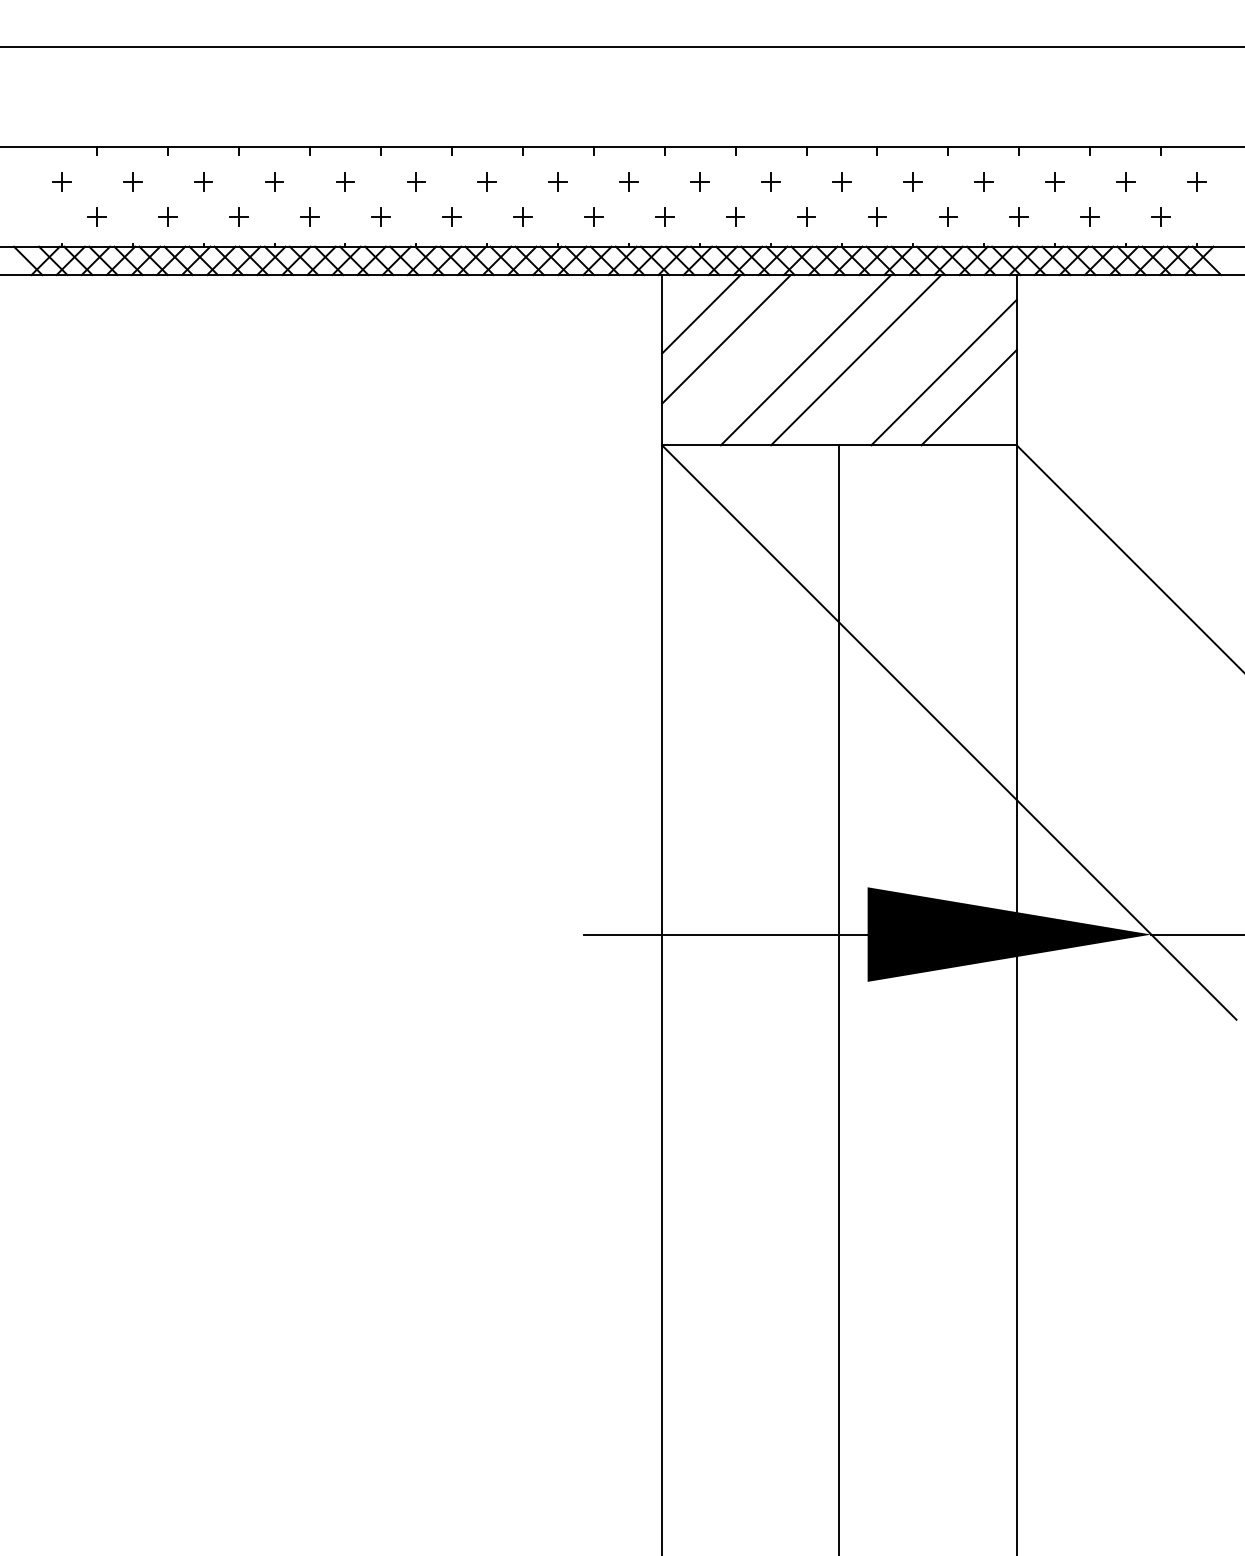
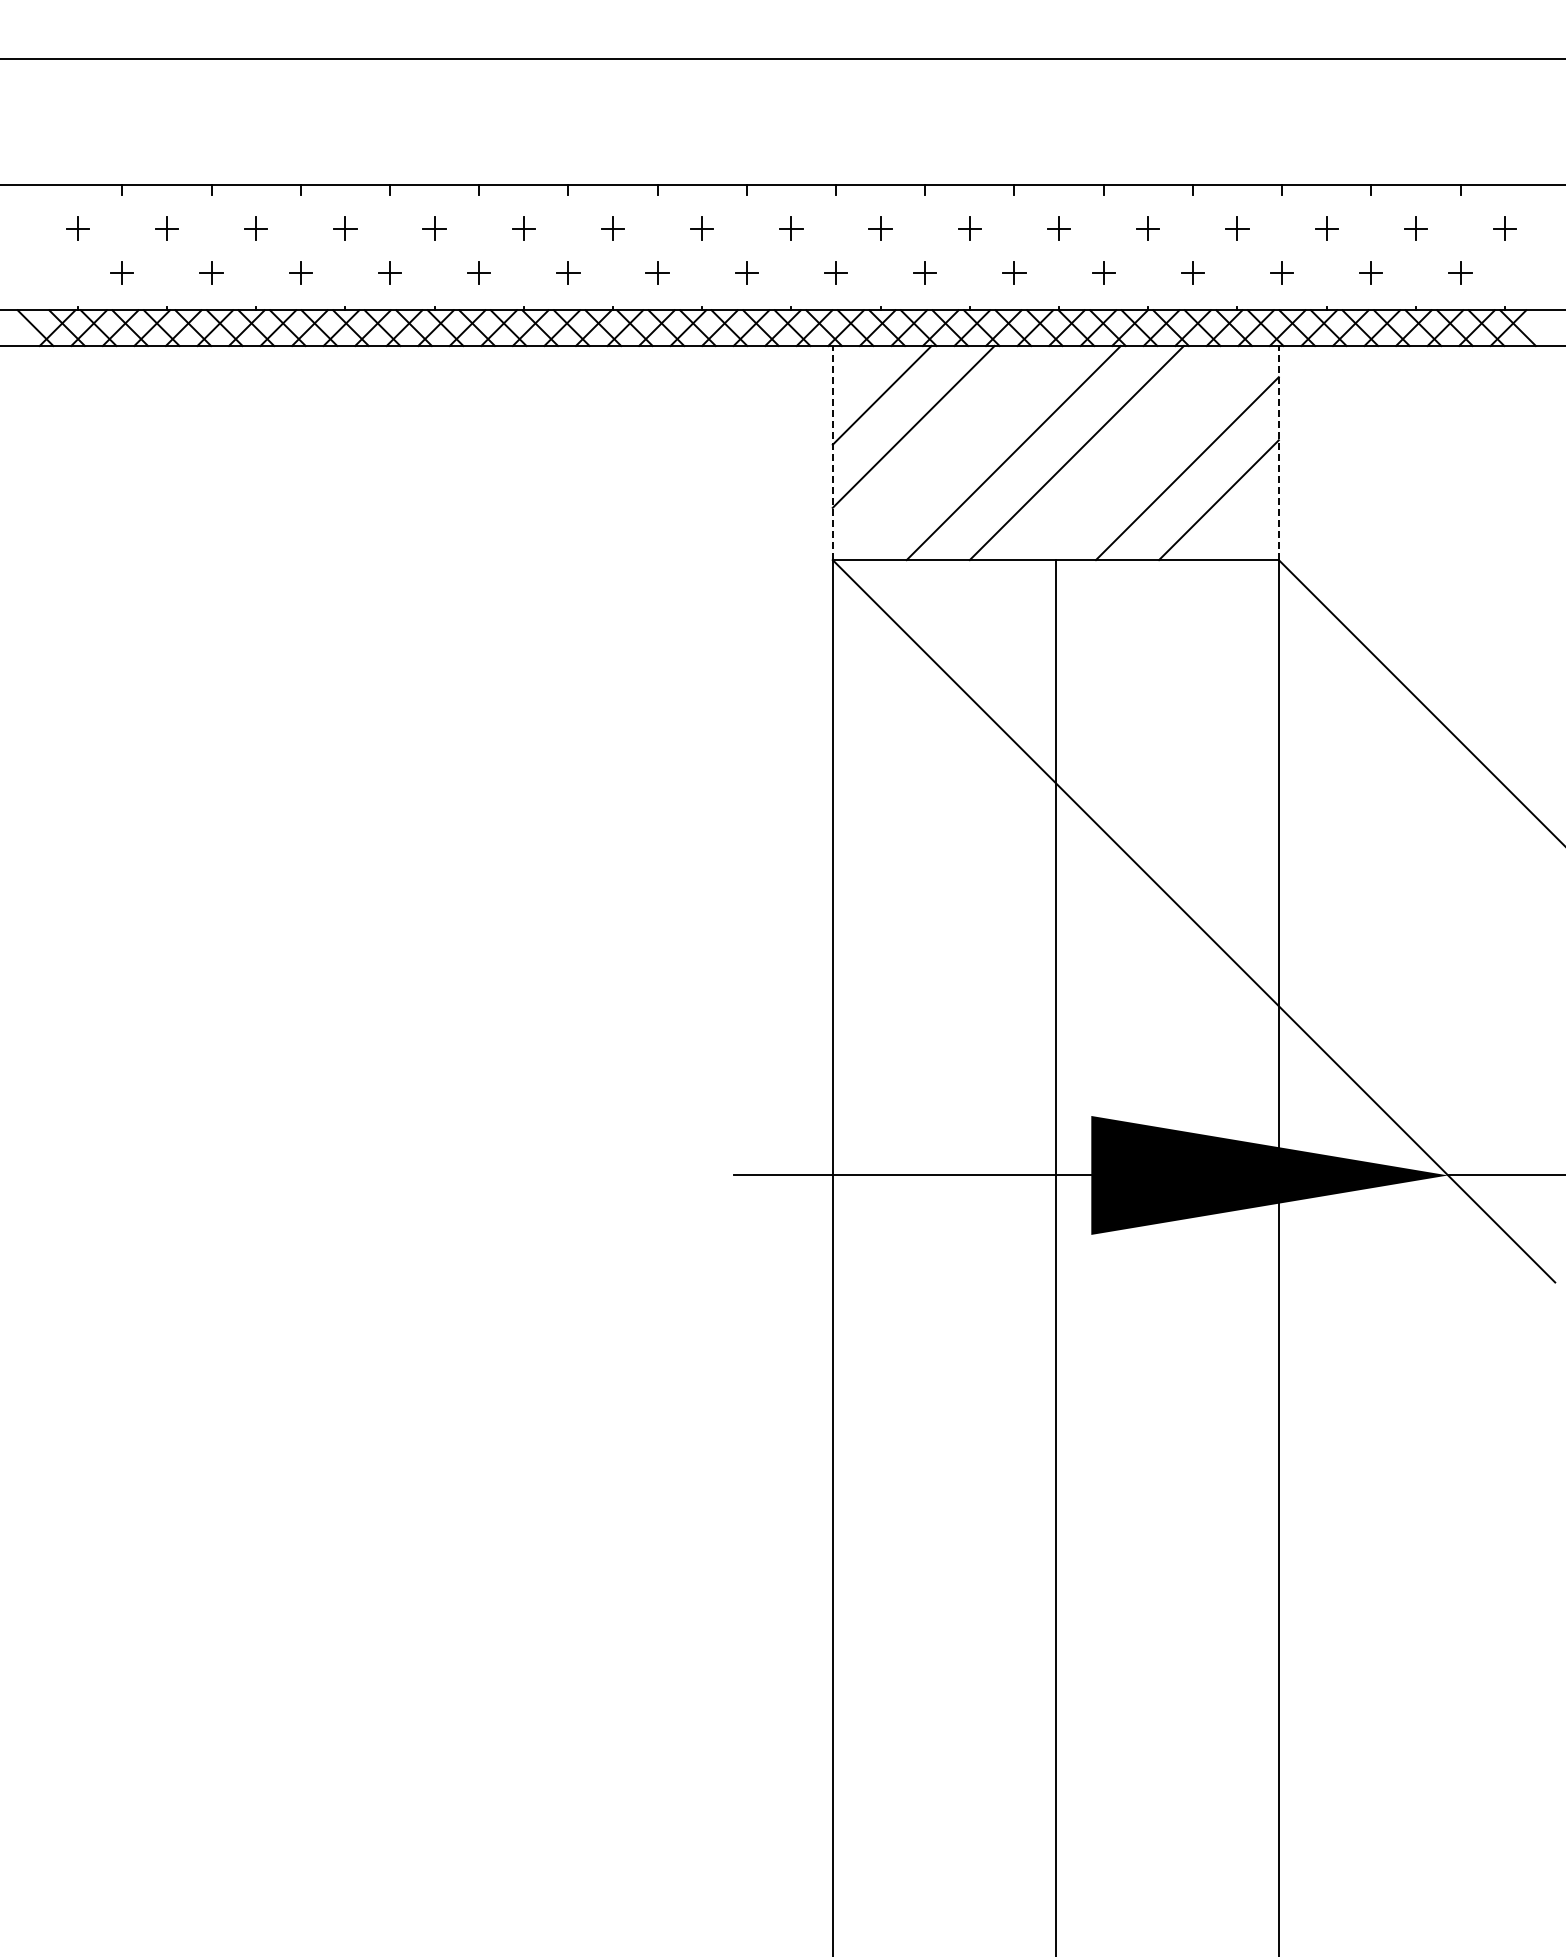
line: (661, 359) -> (832, 452), solid -> dashed
line: (1016, 359) -> (1278, 452), solid -> dashed

